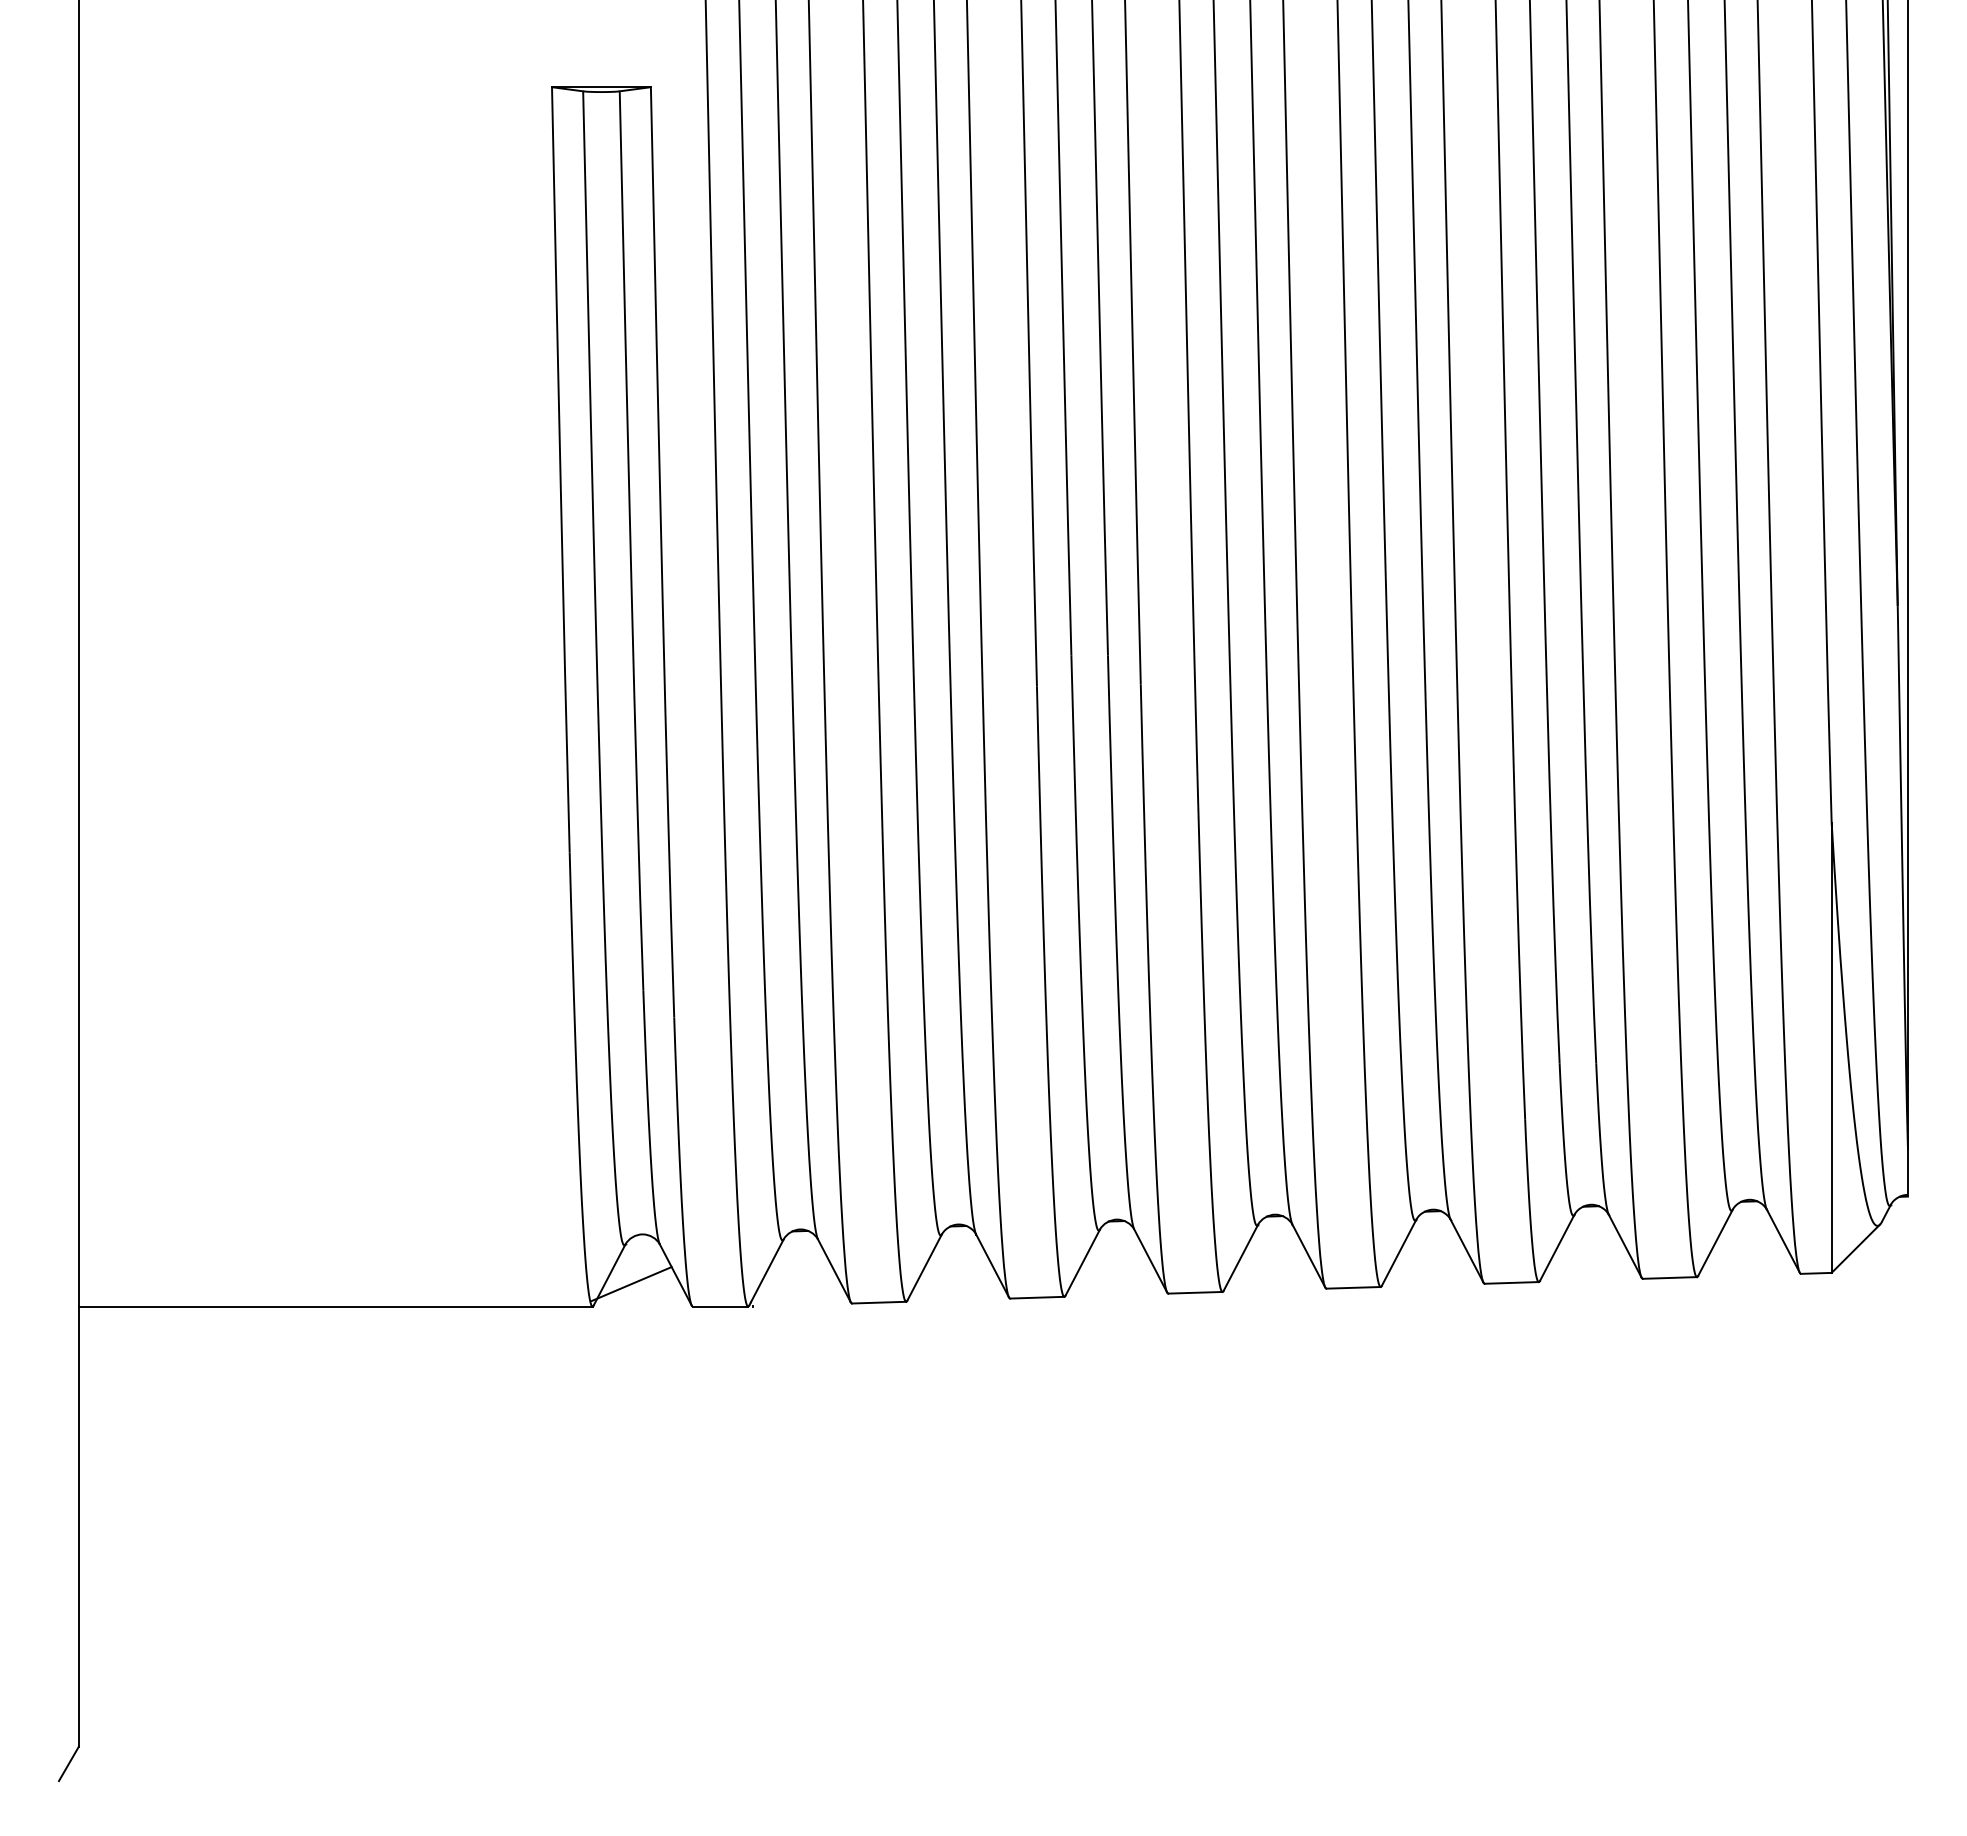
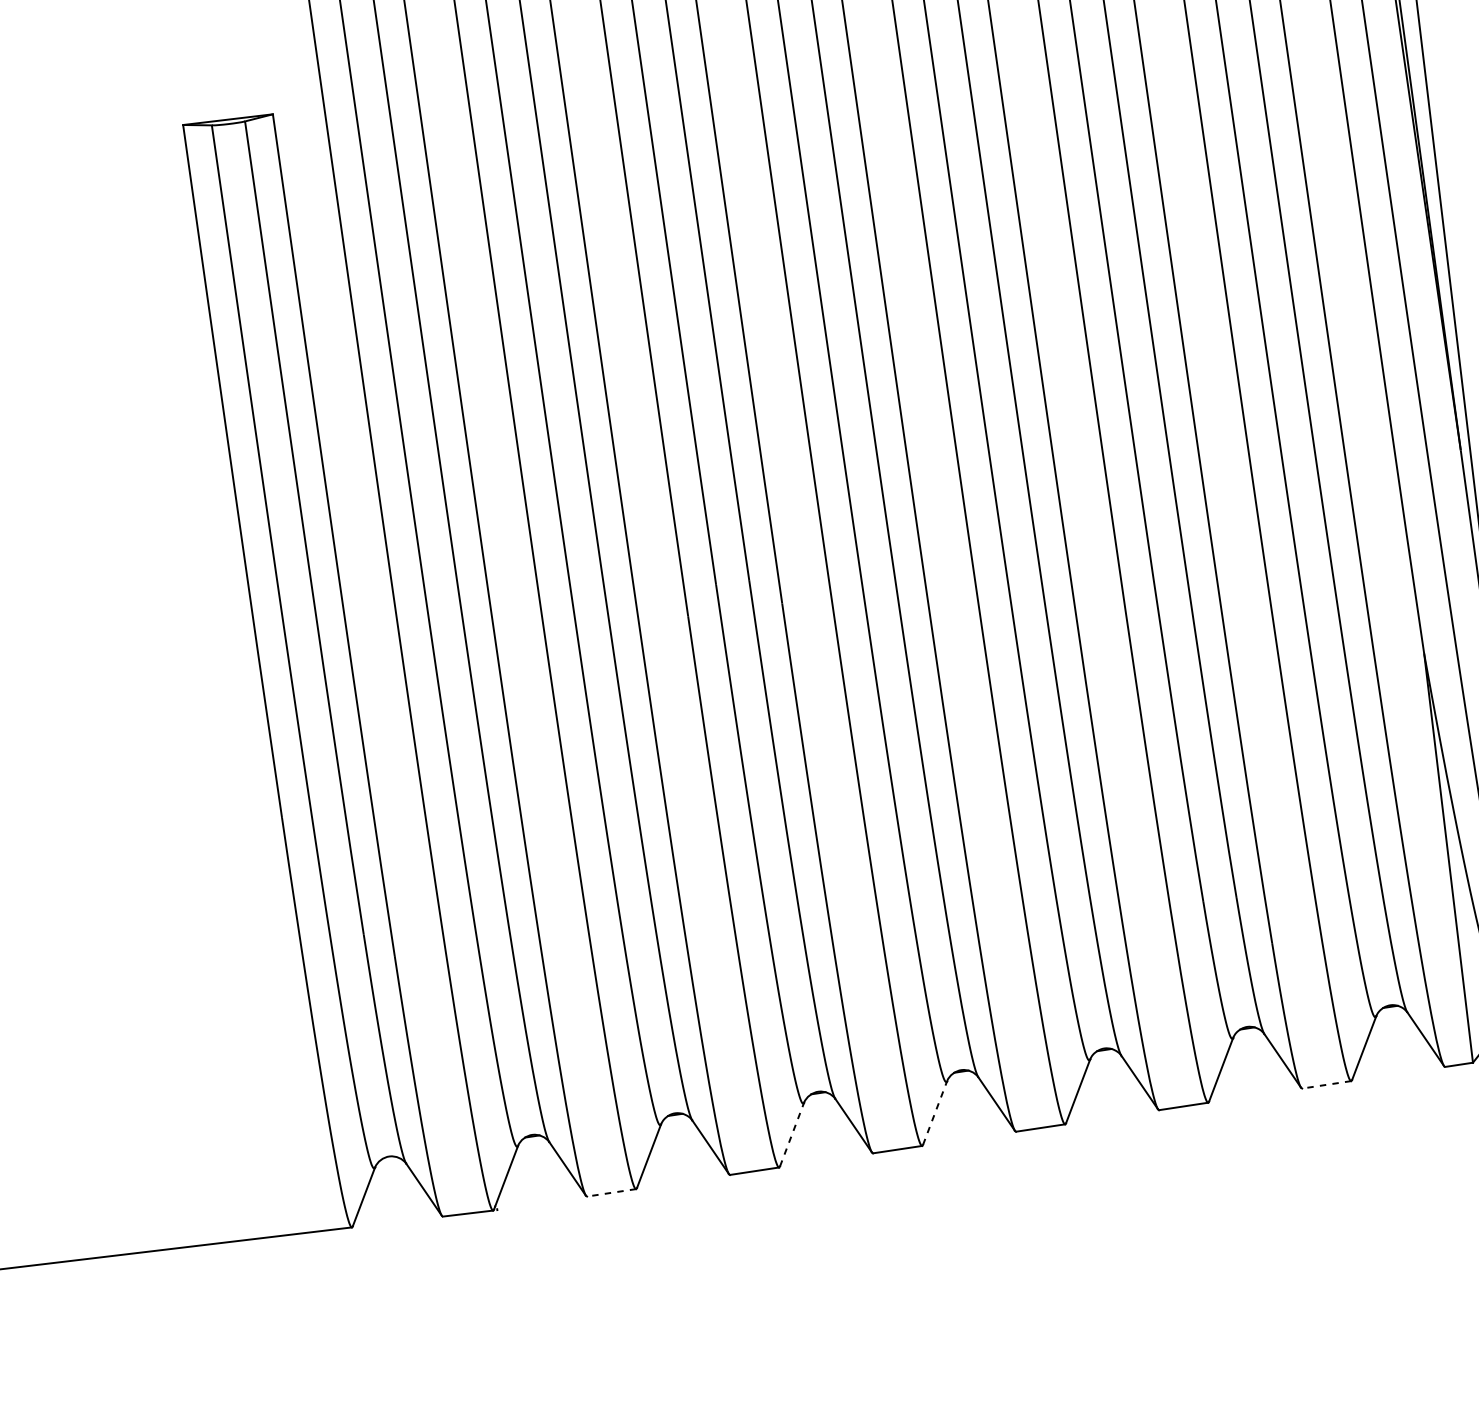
line: (1241, 1257) -> (935, 1112), solid -> dashed
line: (1082, 1262) -> (791, 1134), solid -> dashed
line: (1669, 1277) -> (1326, 1084), solid -> dashed
line: (631, 1284) -> (384, 1203), removed
line: (878, 1302) -> (611, 1192), solid -> dashed

